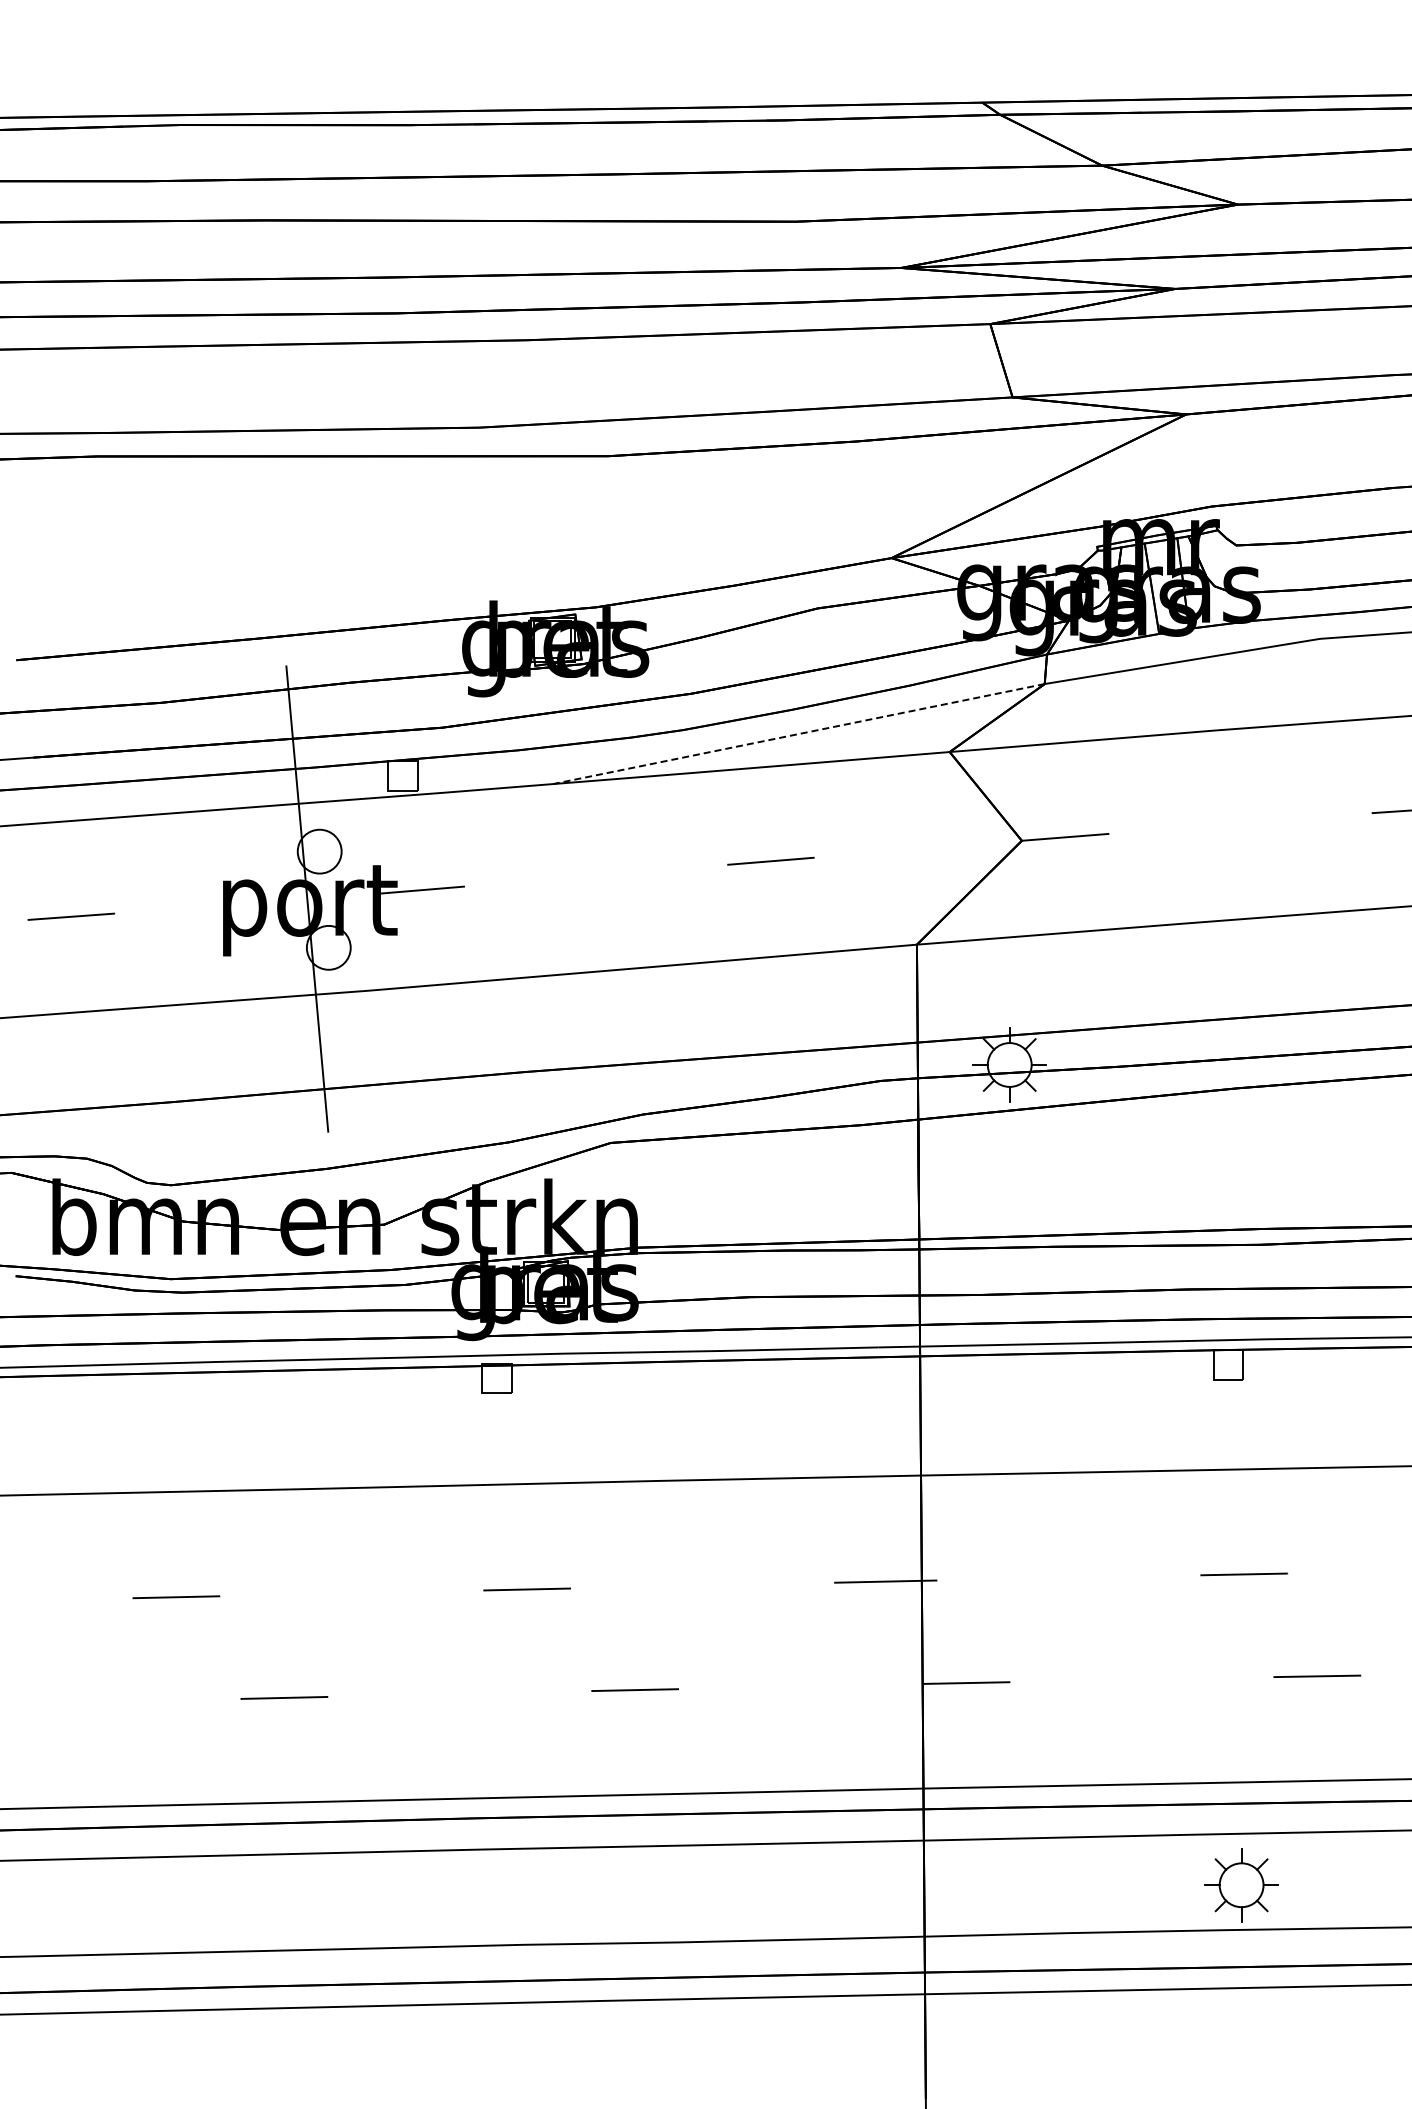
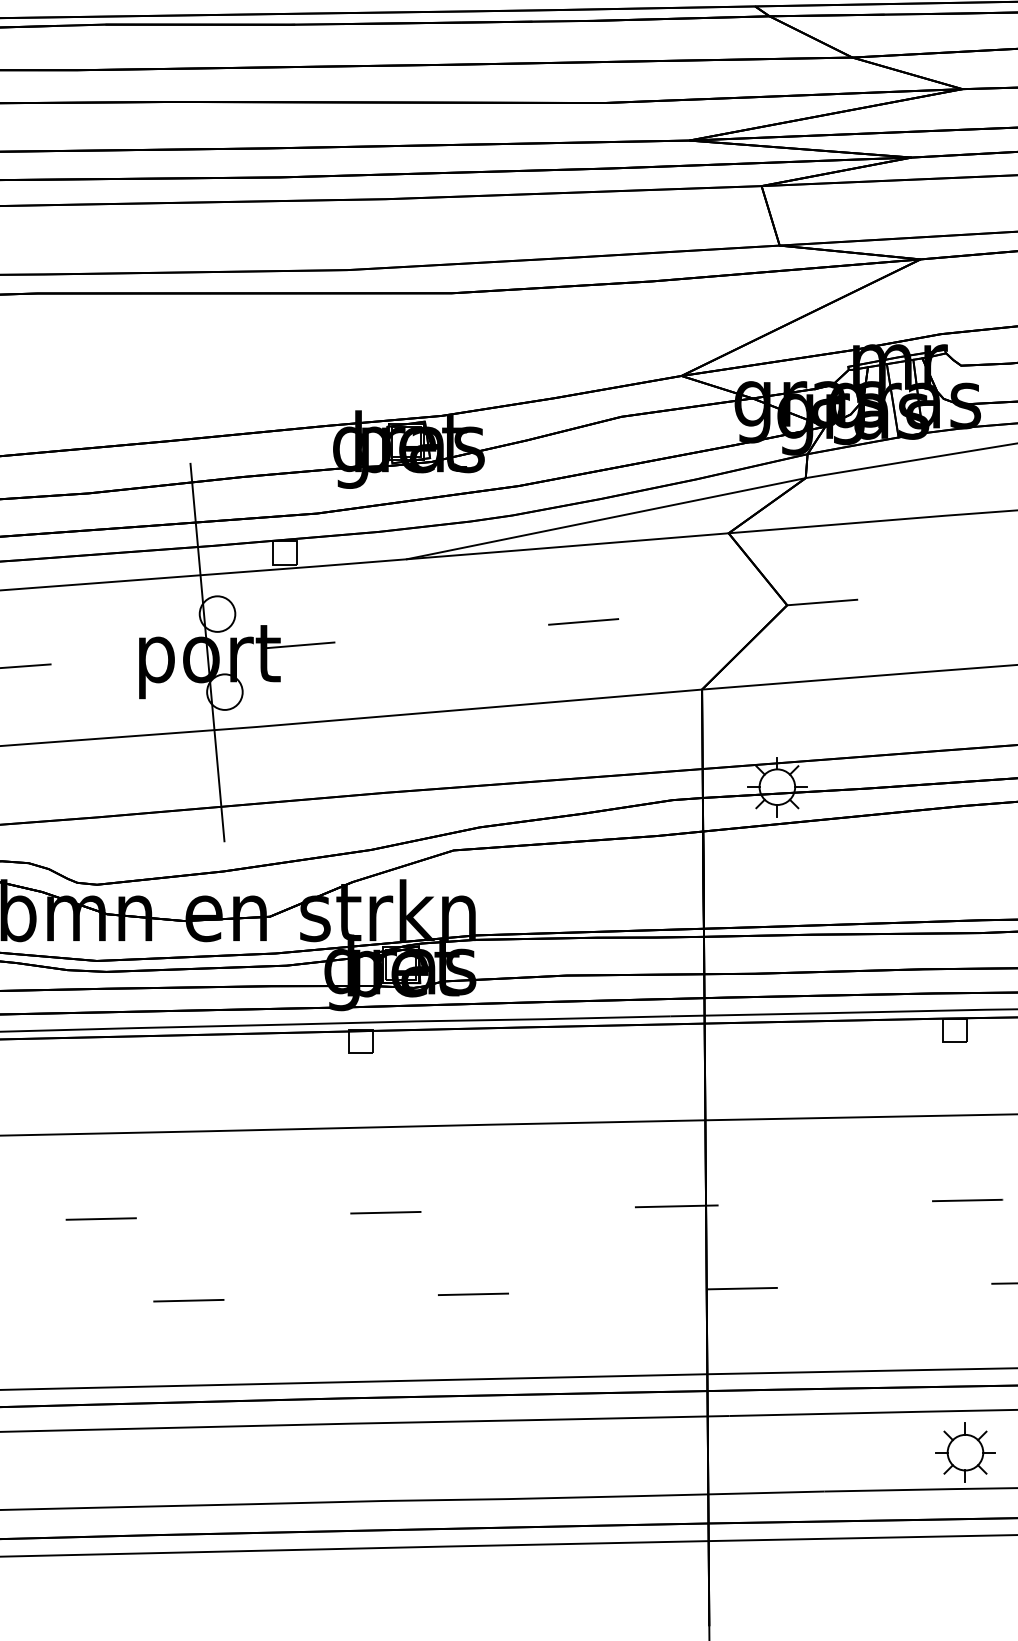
line: (798, 734) -> (605, 519), dashed -> solid

